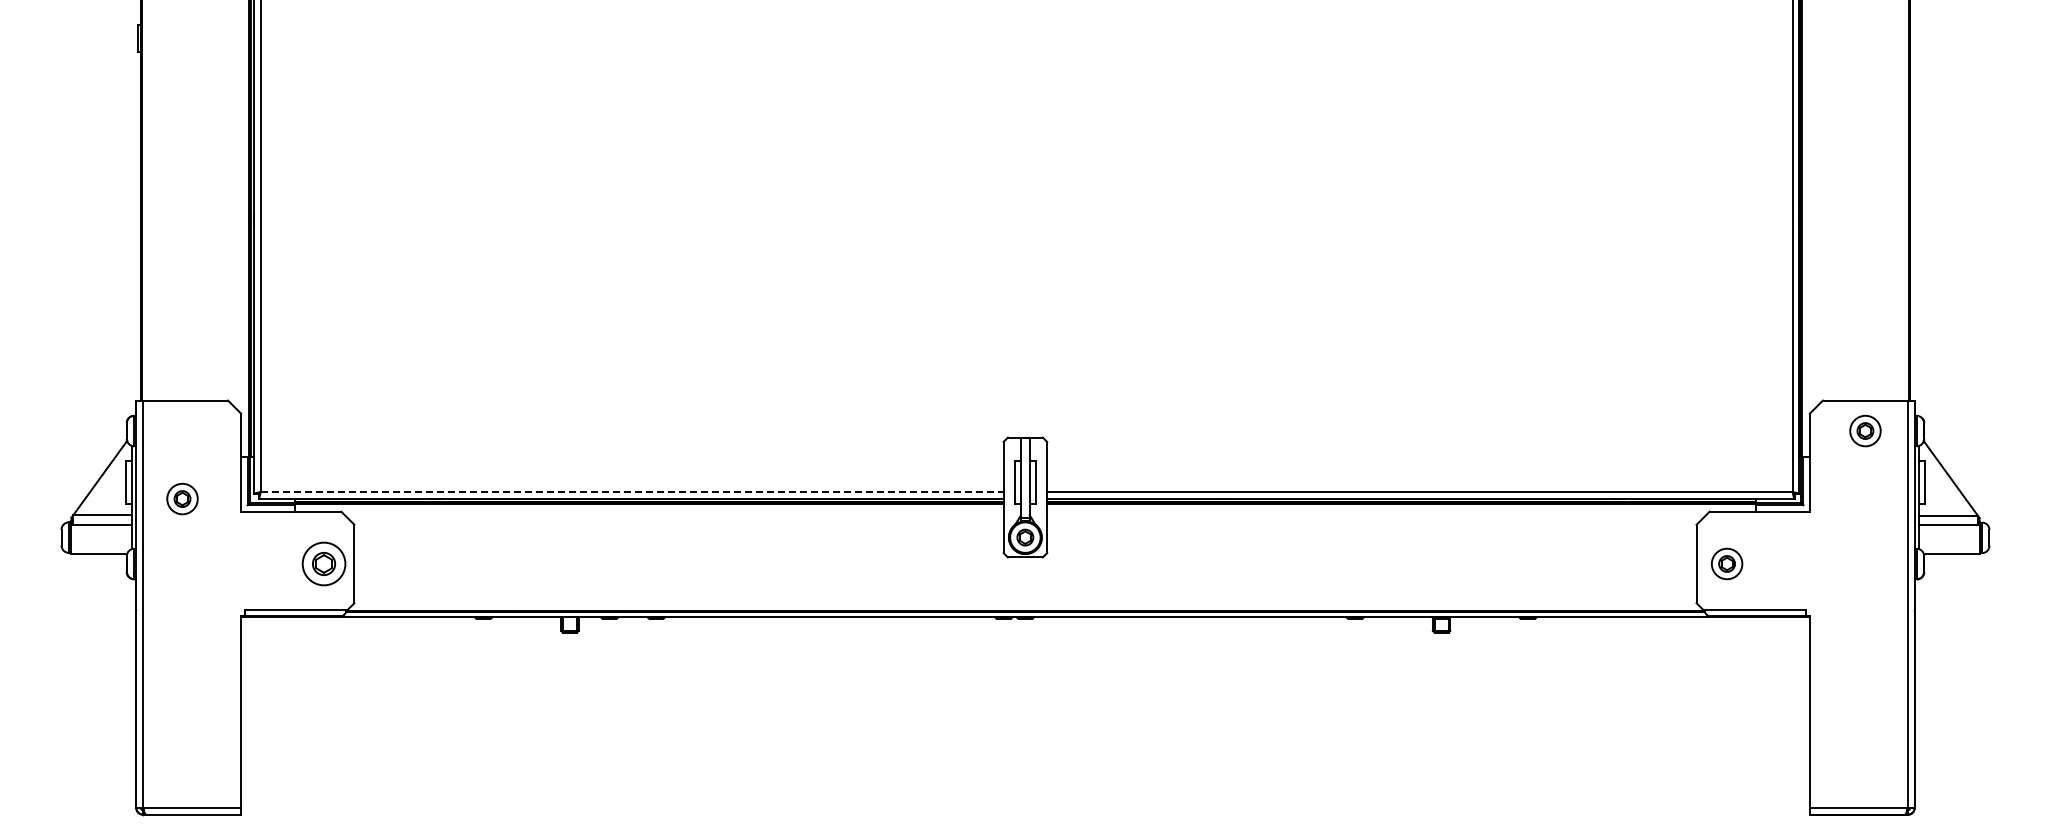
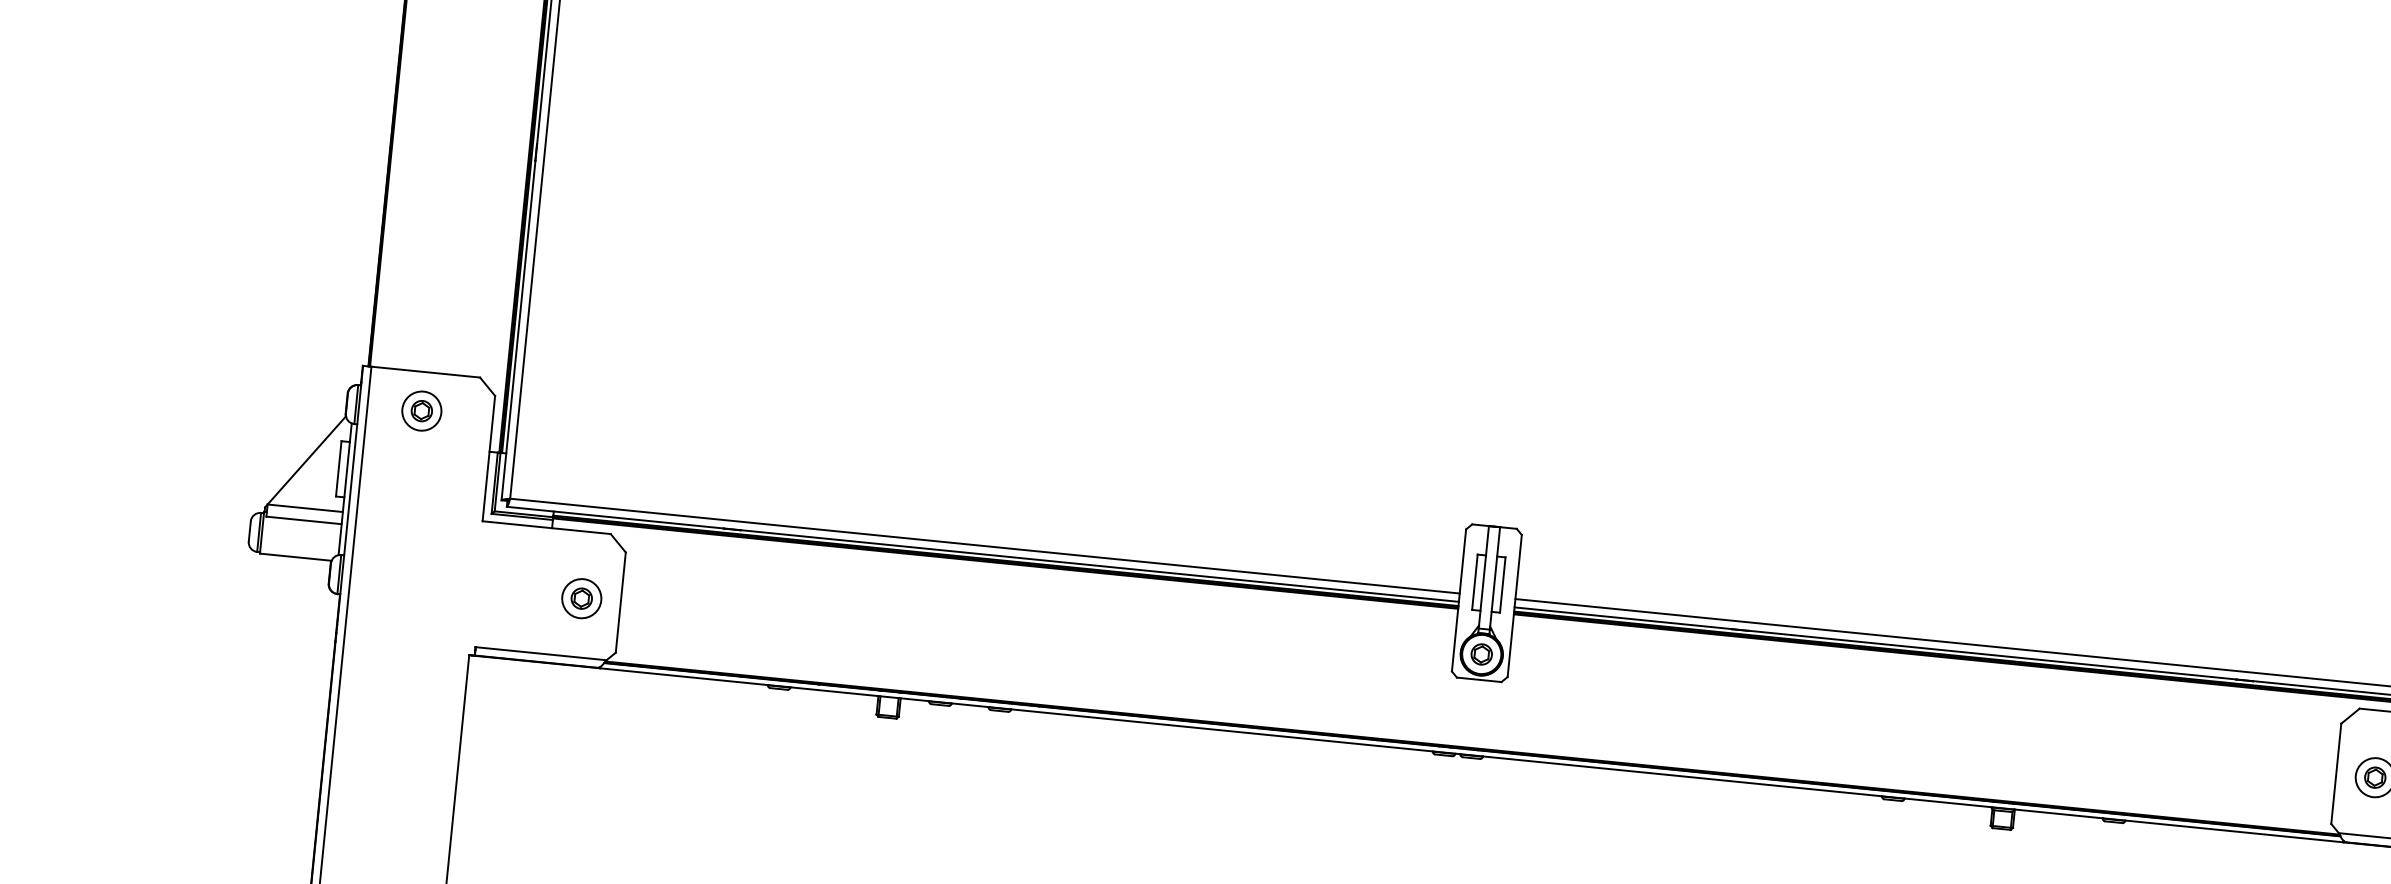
line: (632, 492) -> (985, 546), dashed -> solid
part: (182, 498) -> (421, 410), moved
part: (323, 563) -> (581, 598), size x0.71

